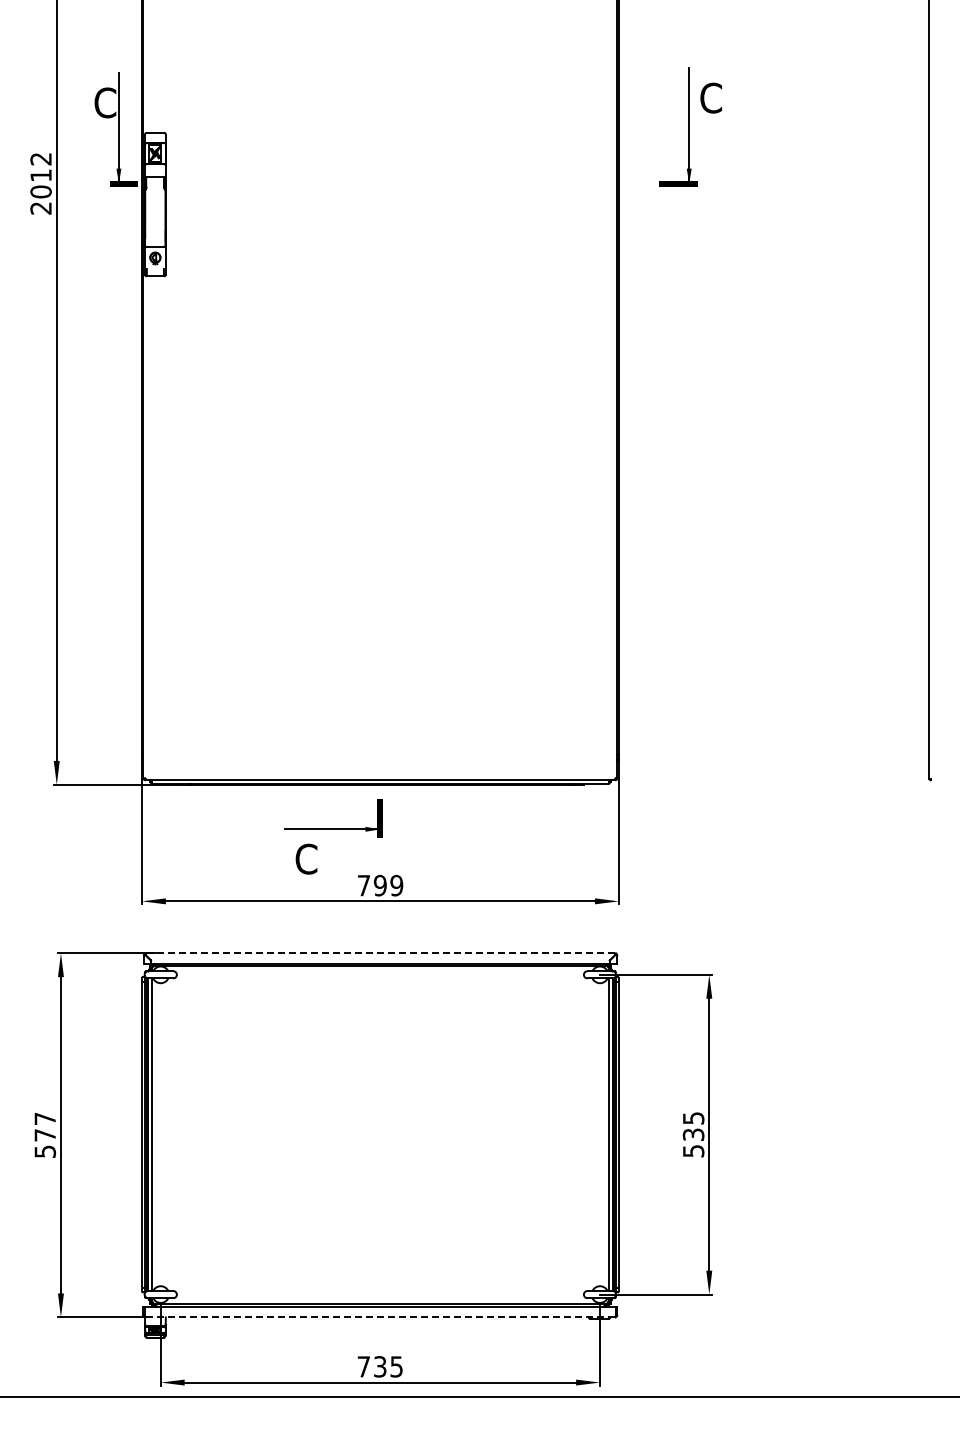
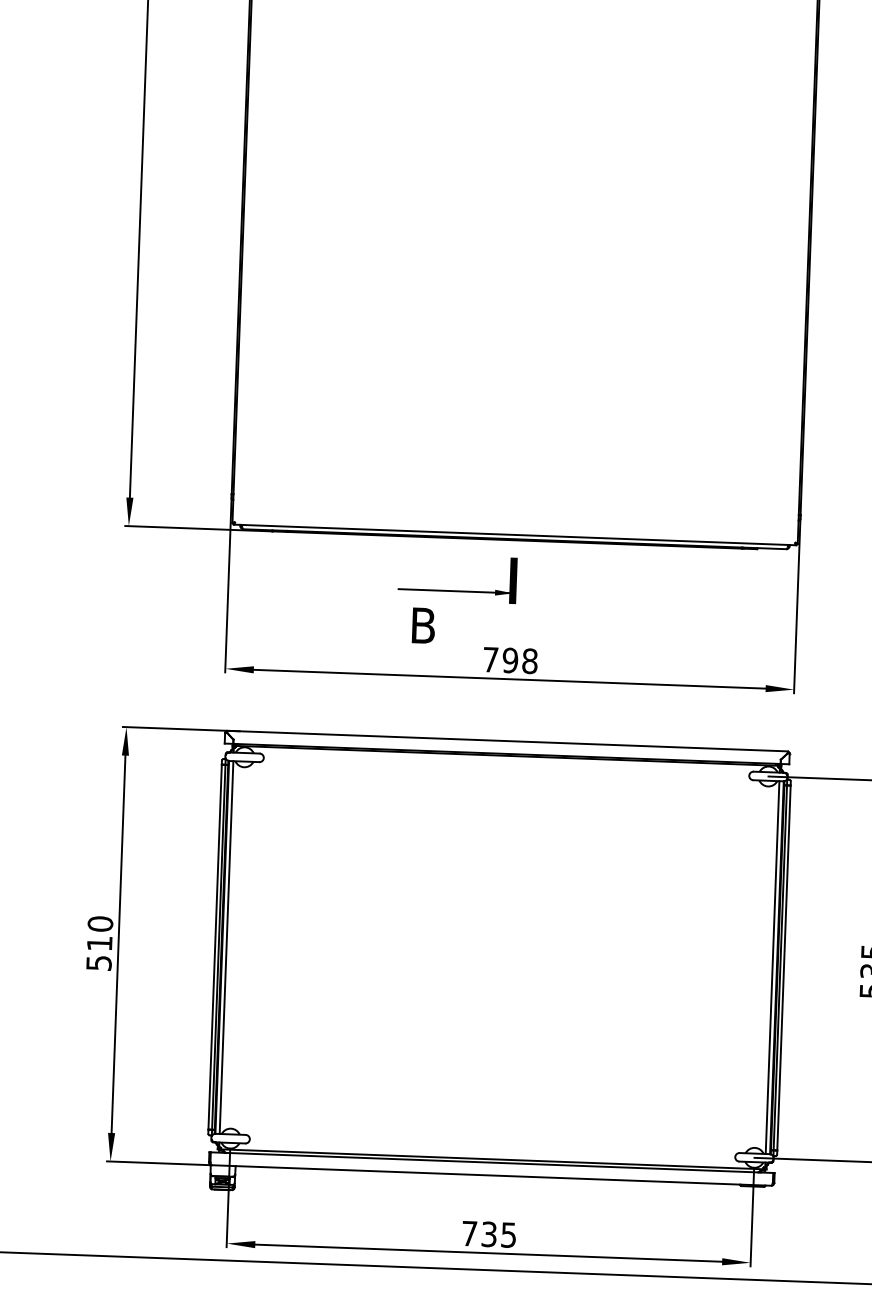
text: (306, 858) -> (423, 624), C -> B
text: (396, 885) -> (529, 661), 799 -> 798
line: (380, 953) -> (507, 741), dashed -> solid
text: (44, 1126) -> (99, 933), 577 -> 510
line: (380, 1317) -> (491, 1175), dashed -> solid

